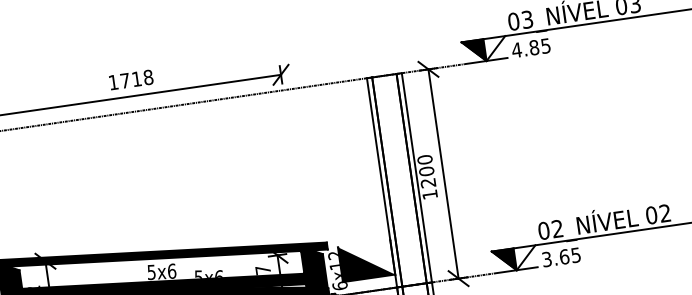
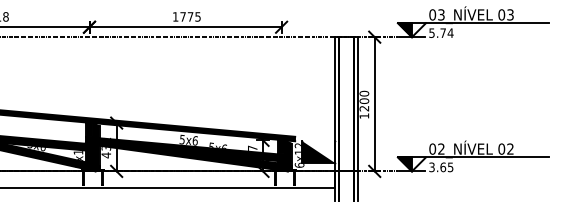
text: (531, 47) -> (441, 32), 4.85 -> 5.74
text: (141, 77) -> (193, 16), 1718 -> 1775

